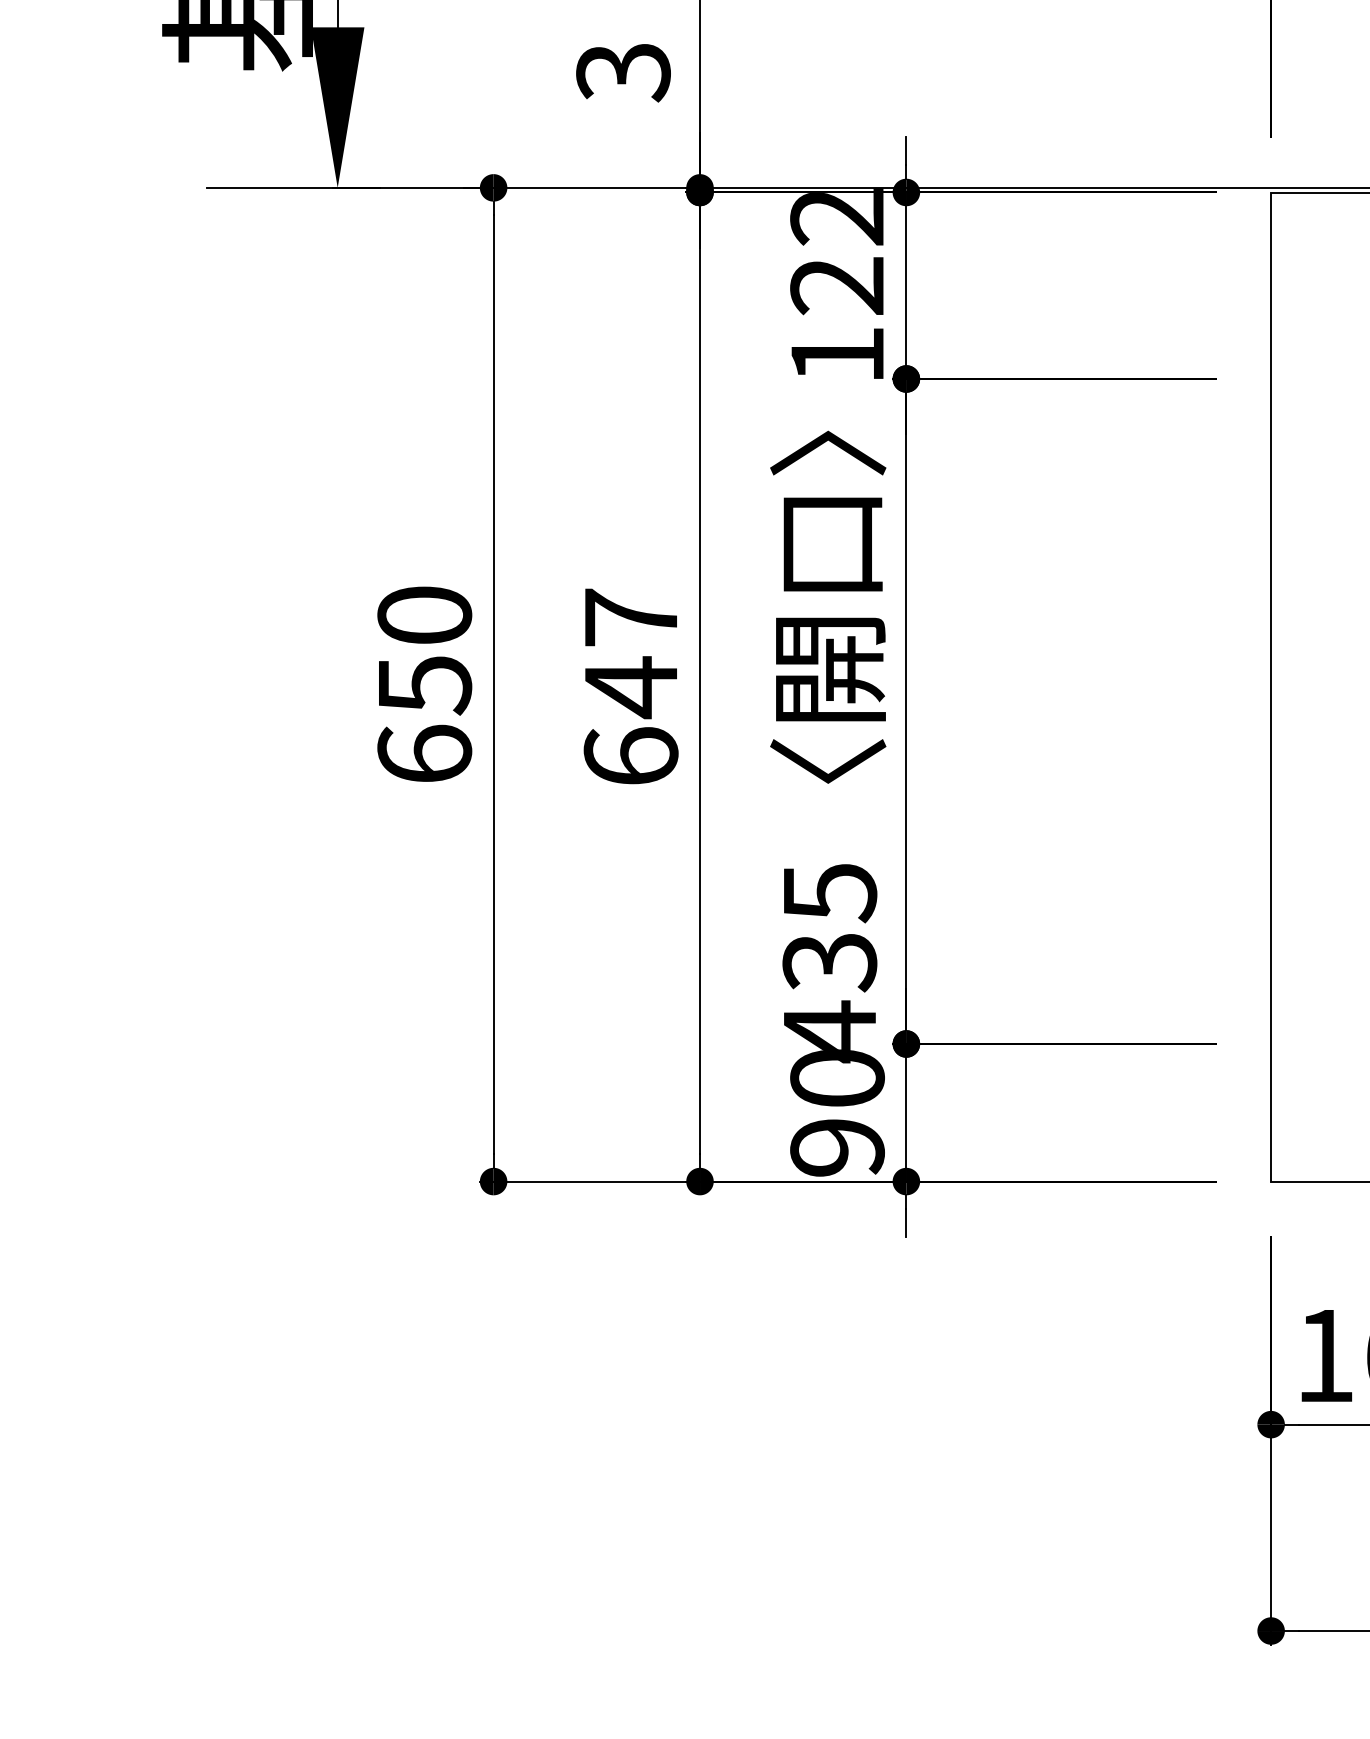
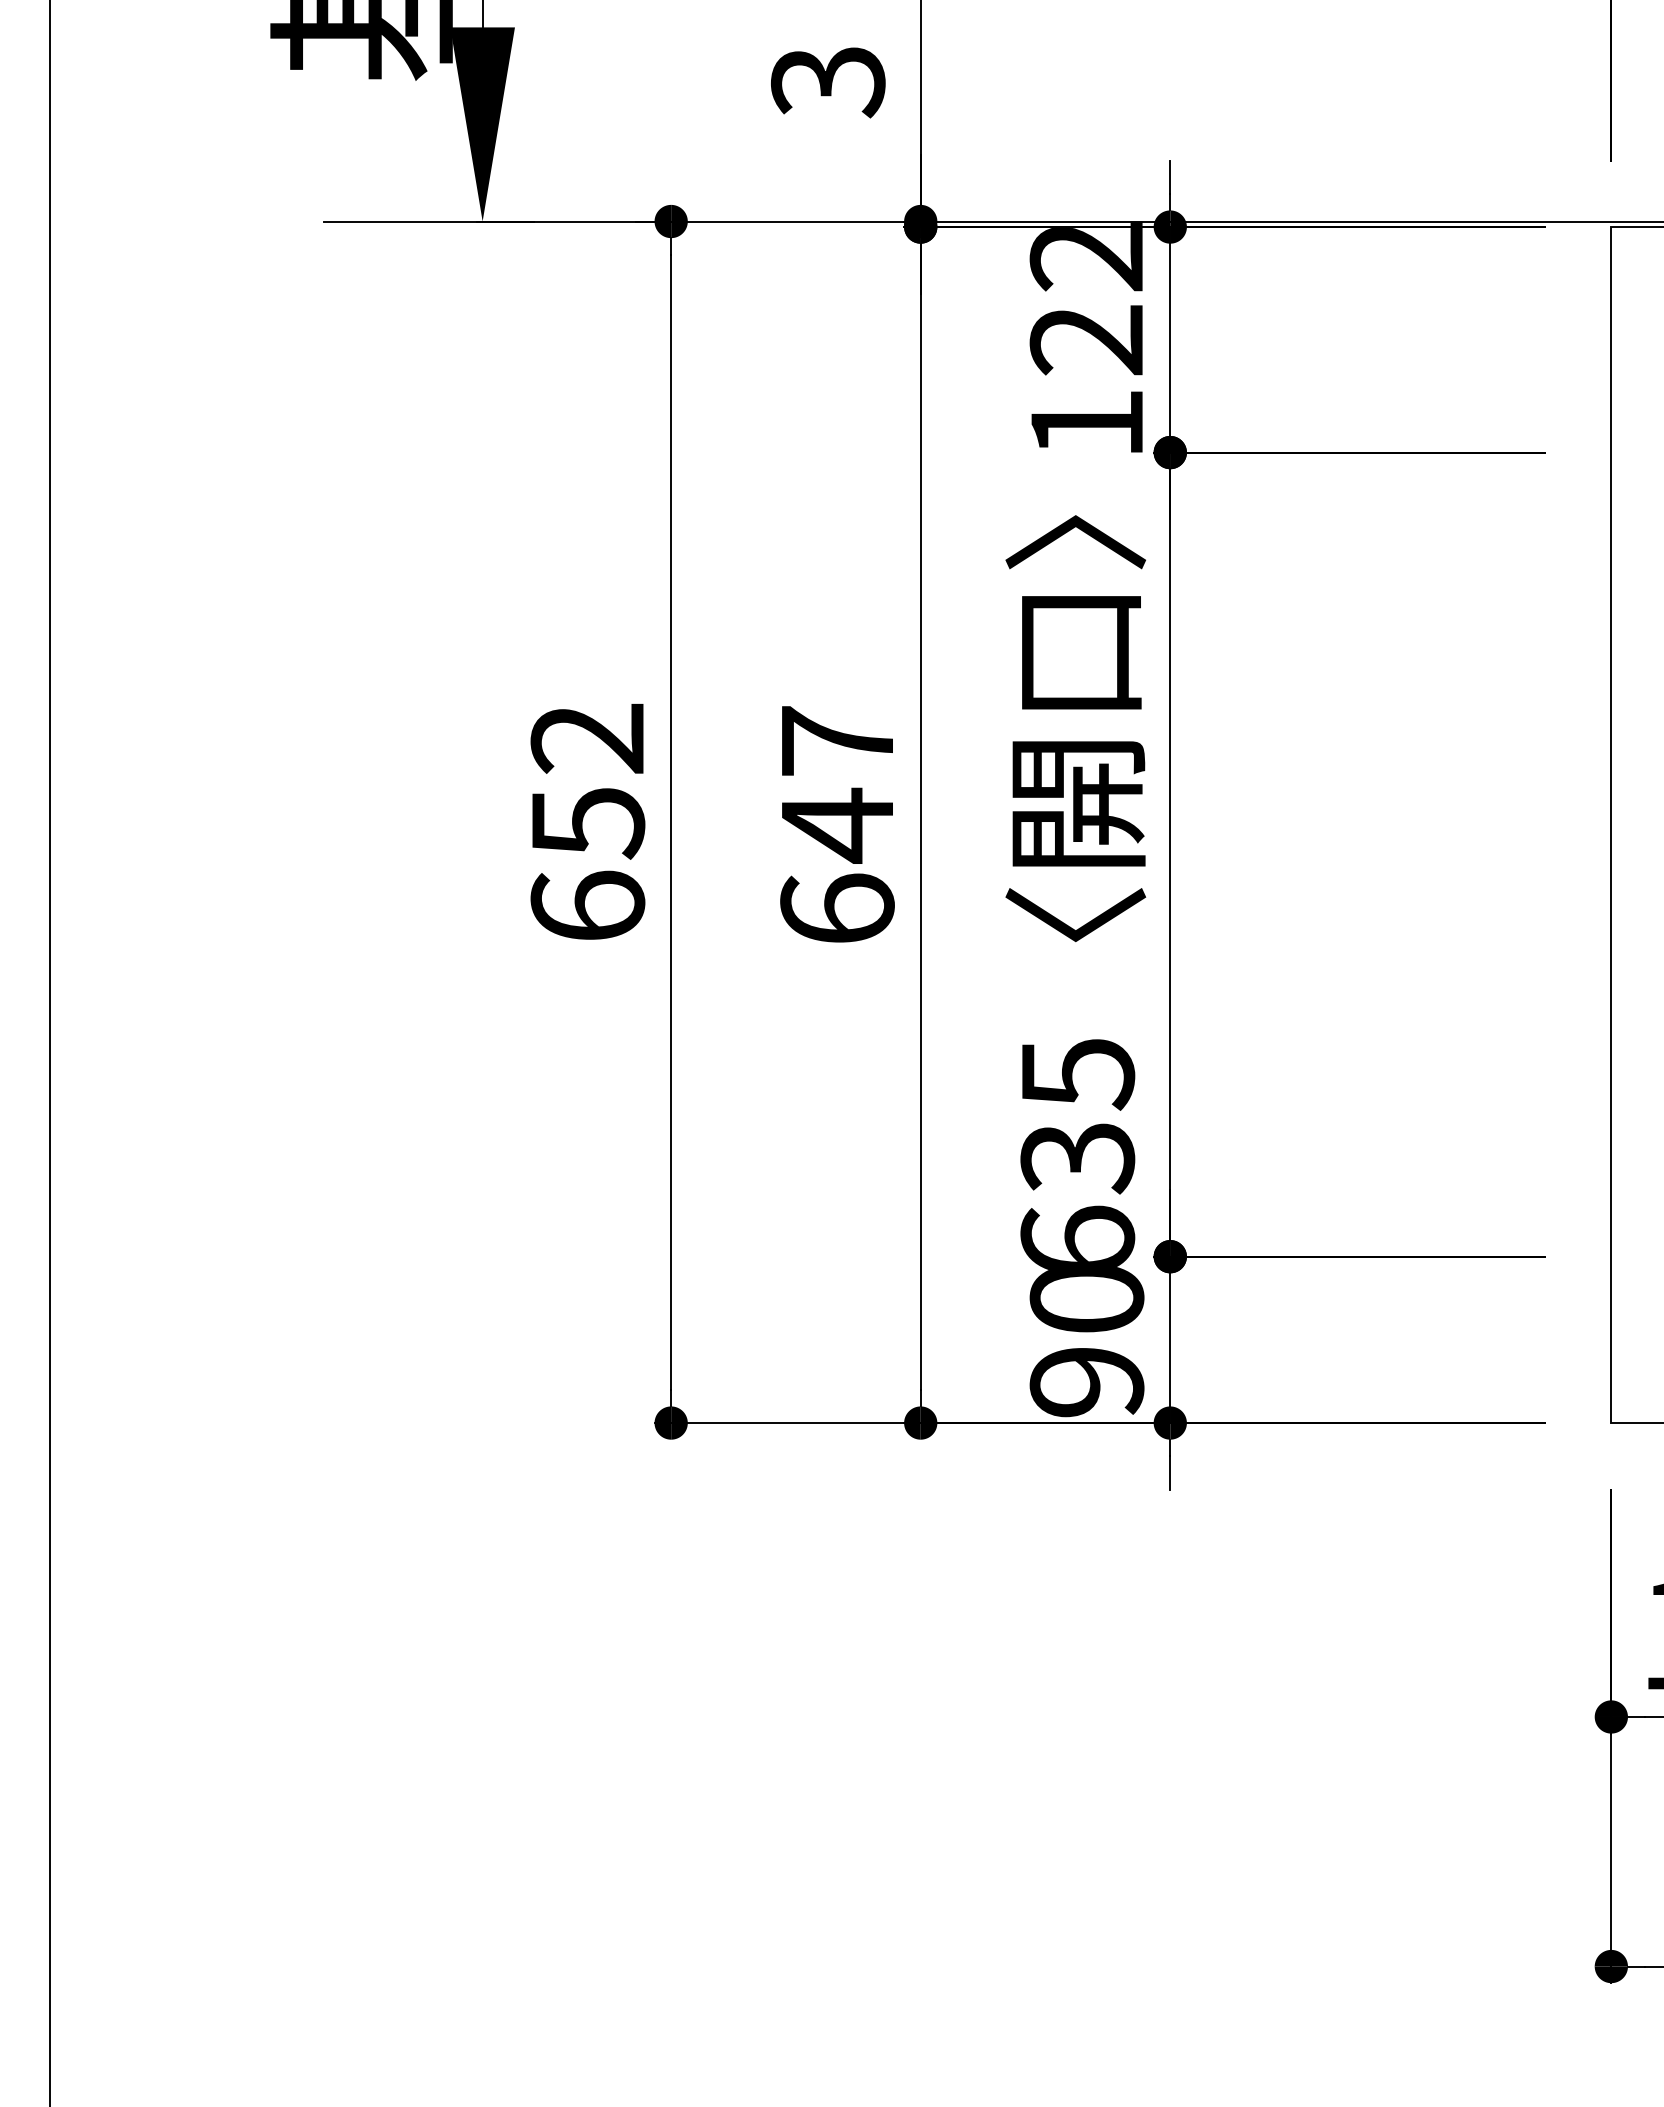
text: (424, 615) -> (587, 738), 650 -> 652
text: (829, 1032) -> (1077, 1242), 435 -> 635

